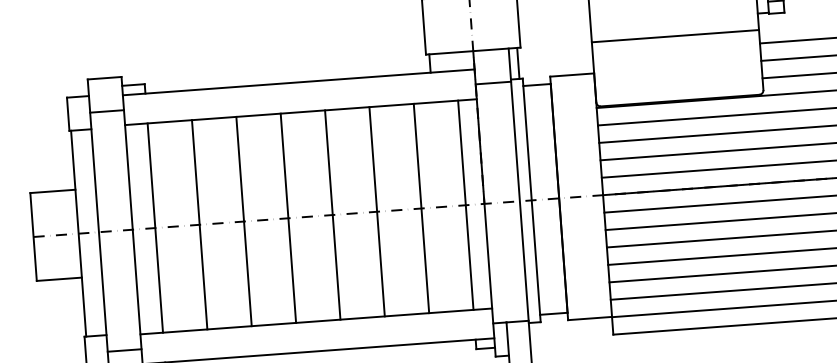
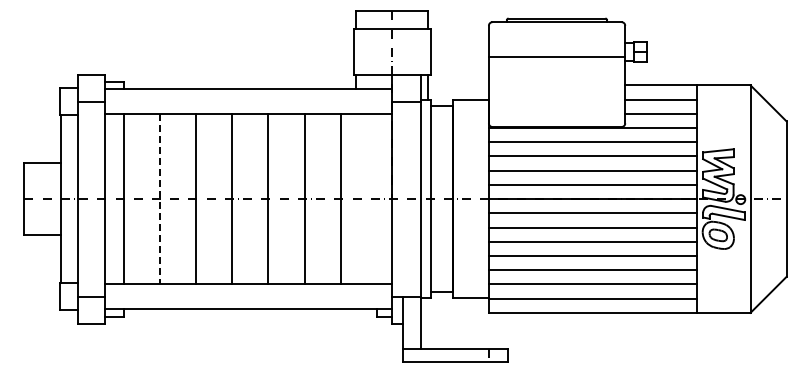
line: (674, 36) -> (556, 57), moved
line: (465, 204) -> (376, 198), removed
line: (199, 225) -> (159, 199), solid -> dashed

